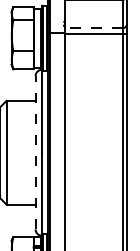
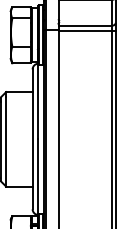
line: (93, 27) -> (85, 25), dashed -> solid
line: (35, 152) -> (32, 139), dashed -> solid

